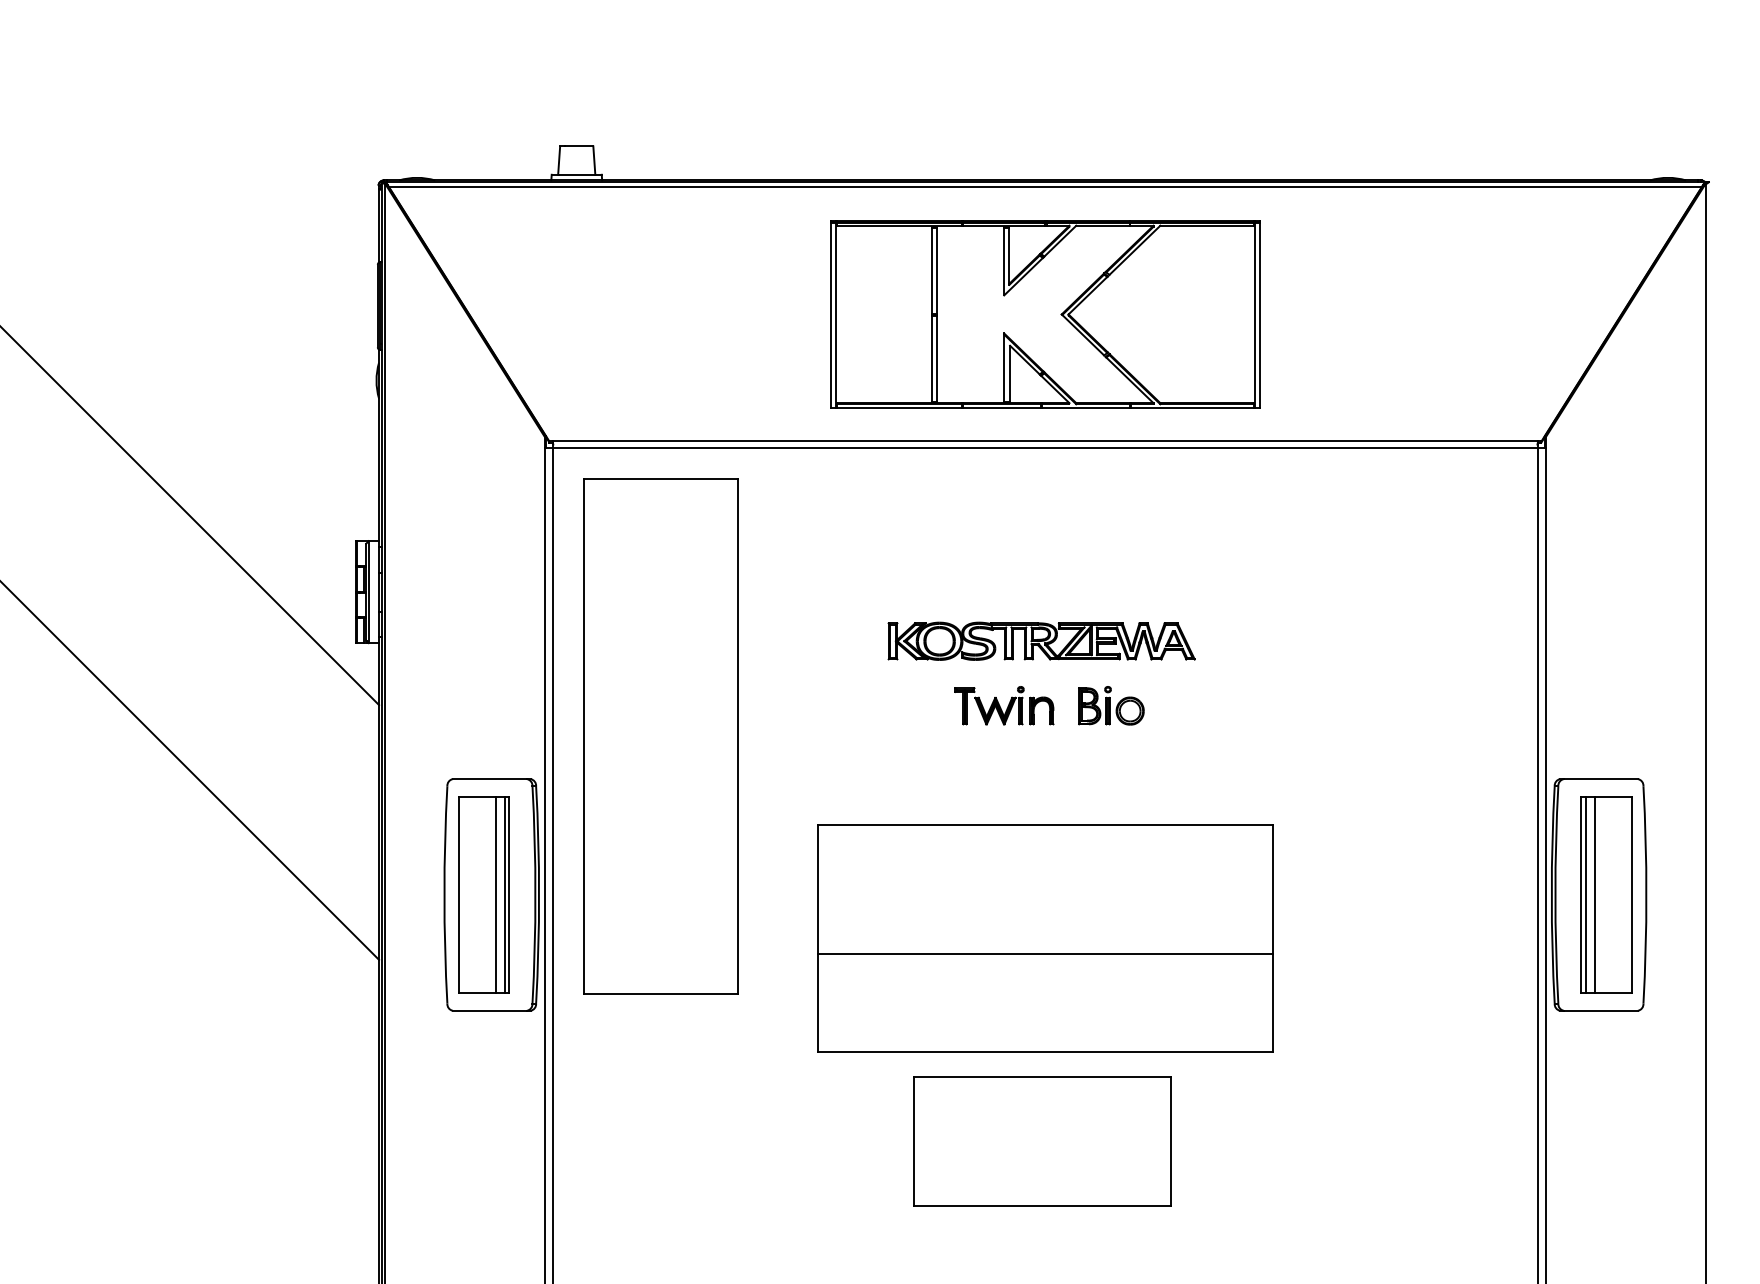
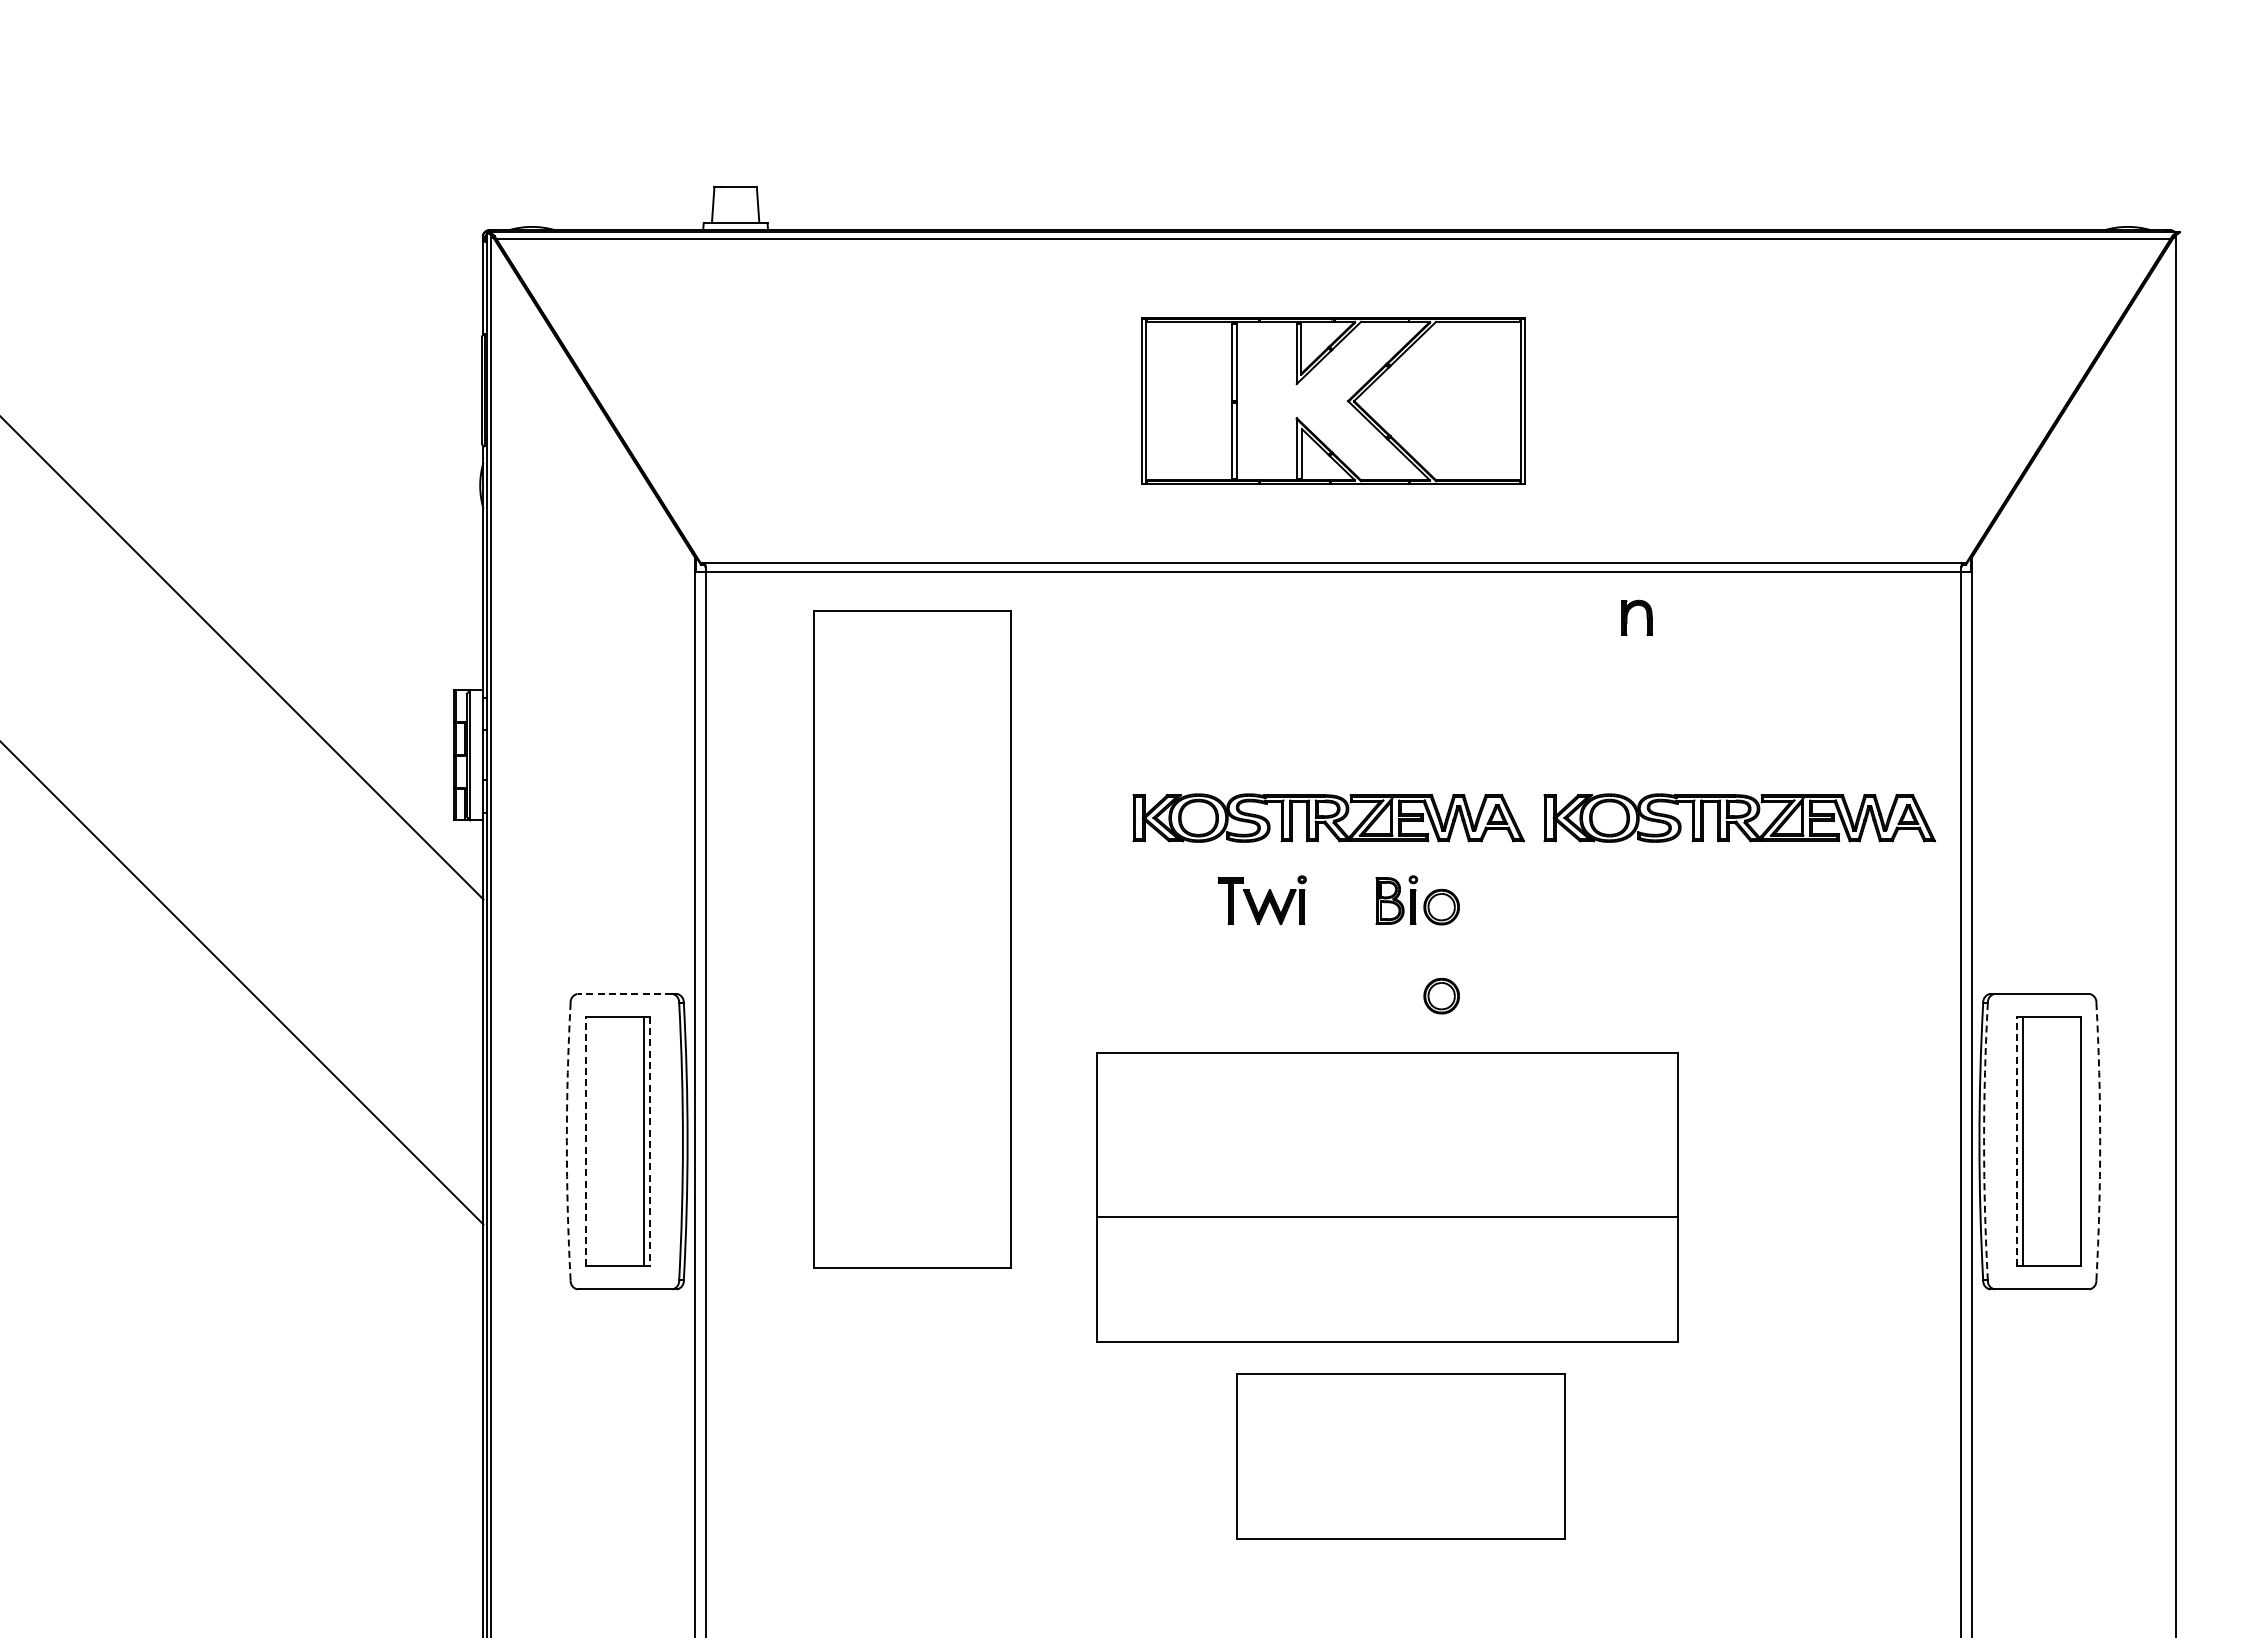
part: (1045, 313) -> (1333, 400), size x0.7
part: (1363, 640) -> (1739, 817), added
part: (1035, 707) -> (1628, 613), moved
part: (661, 736) -> (912, 939), moved
line: (489, 778) -> (624, 993), solid -> dashed
part: (1130, 780) -> (1441, 995), added
arc: (444, 894) -> (566, 1141), solid -> dashed
line: (459, 894) -> (585, 1141), solid -> dashed
line: (495, 894) -> (632, 1141), removed
line: (509, 894) -> (649, 1141), solid -> dashed
arc: (1555, 894) -> (1984, 1141), solid -> dashed
line: (1581, 894) -> (2017, 1141), solid -> dashed
line: (1594, 894) -> (2034, 1141), removed
arc: (1646, 894) -> (2100, 1141), solid -> dashed
part: (1045, 938) -> (1387, 1197), moved
part: (1042, 1141) -> (1400, 1456), moved

